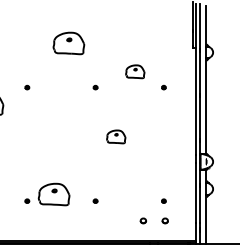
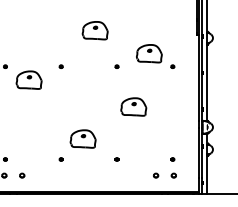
part: (135, 71) -> (149, 53), size x1.67
part: (115, 136) -> (133, 106), size x1.67
part: (53, 193) -> (82, 138), moved

